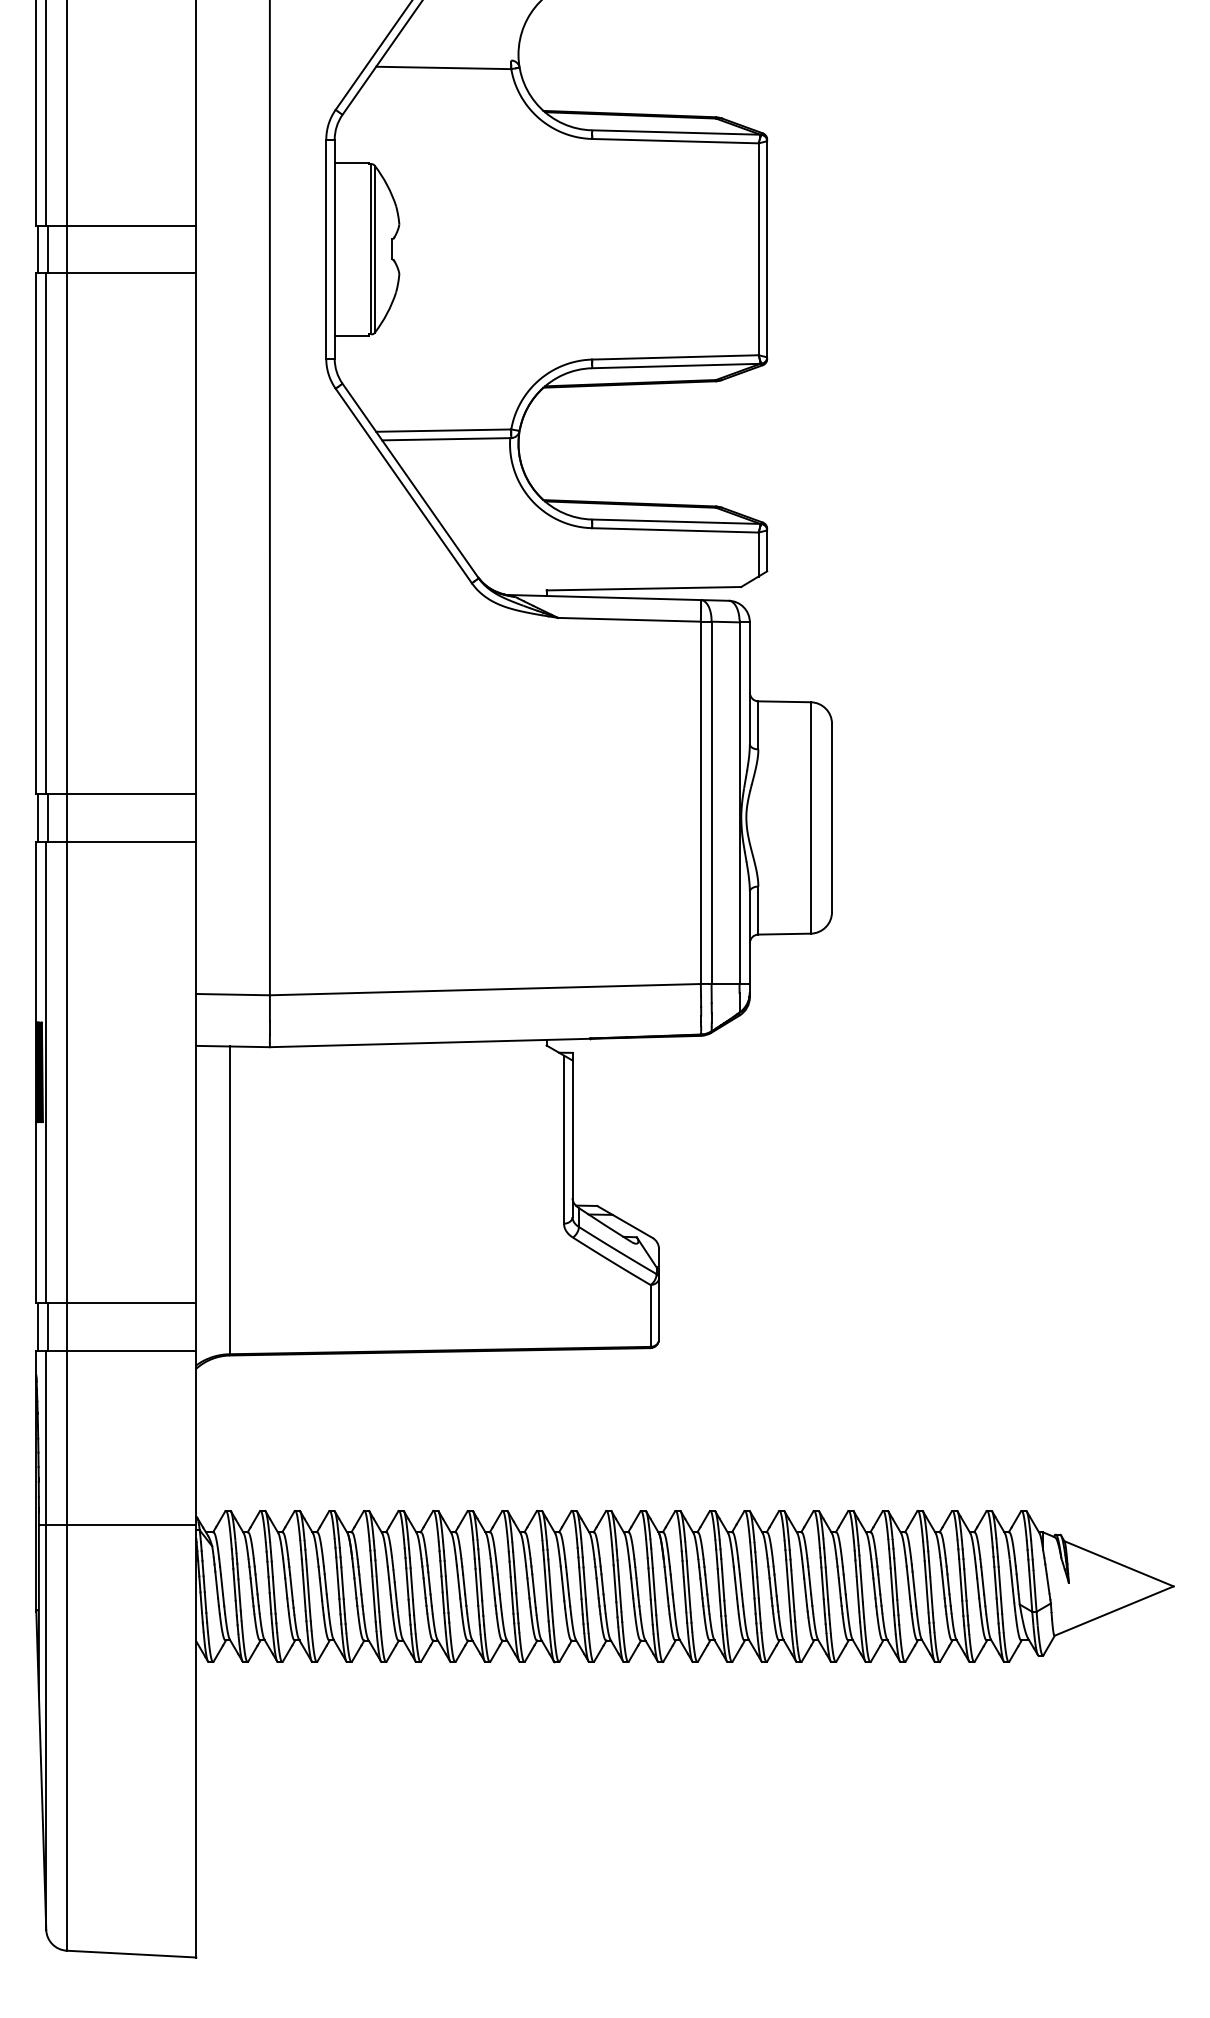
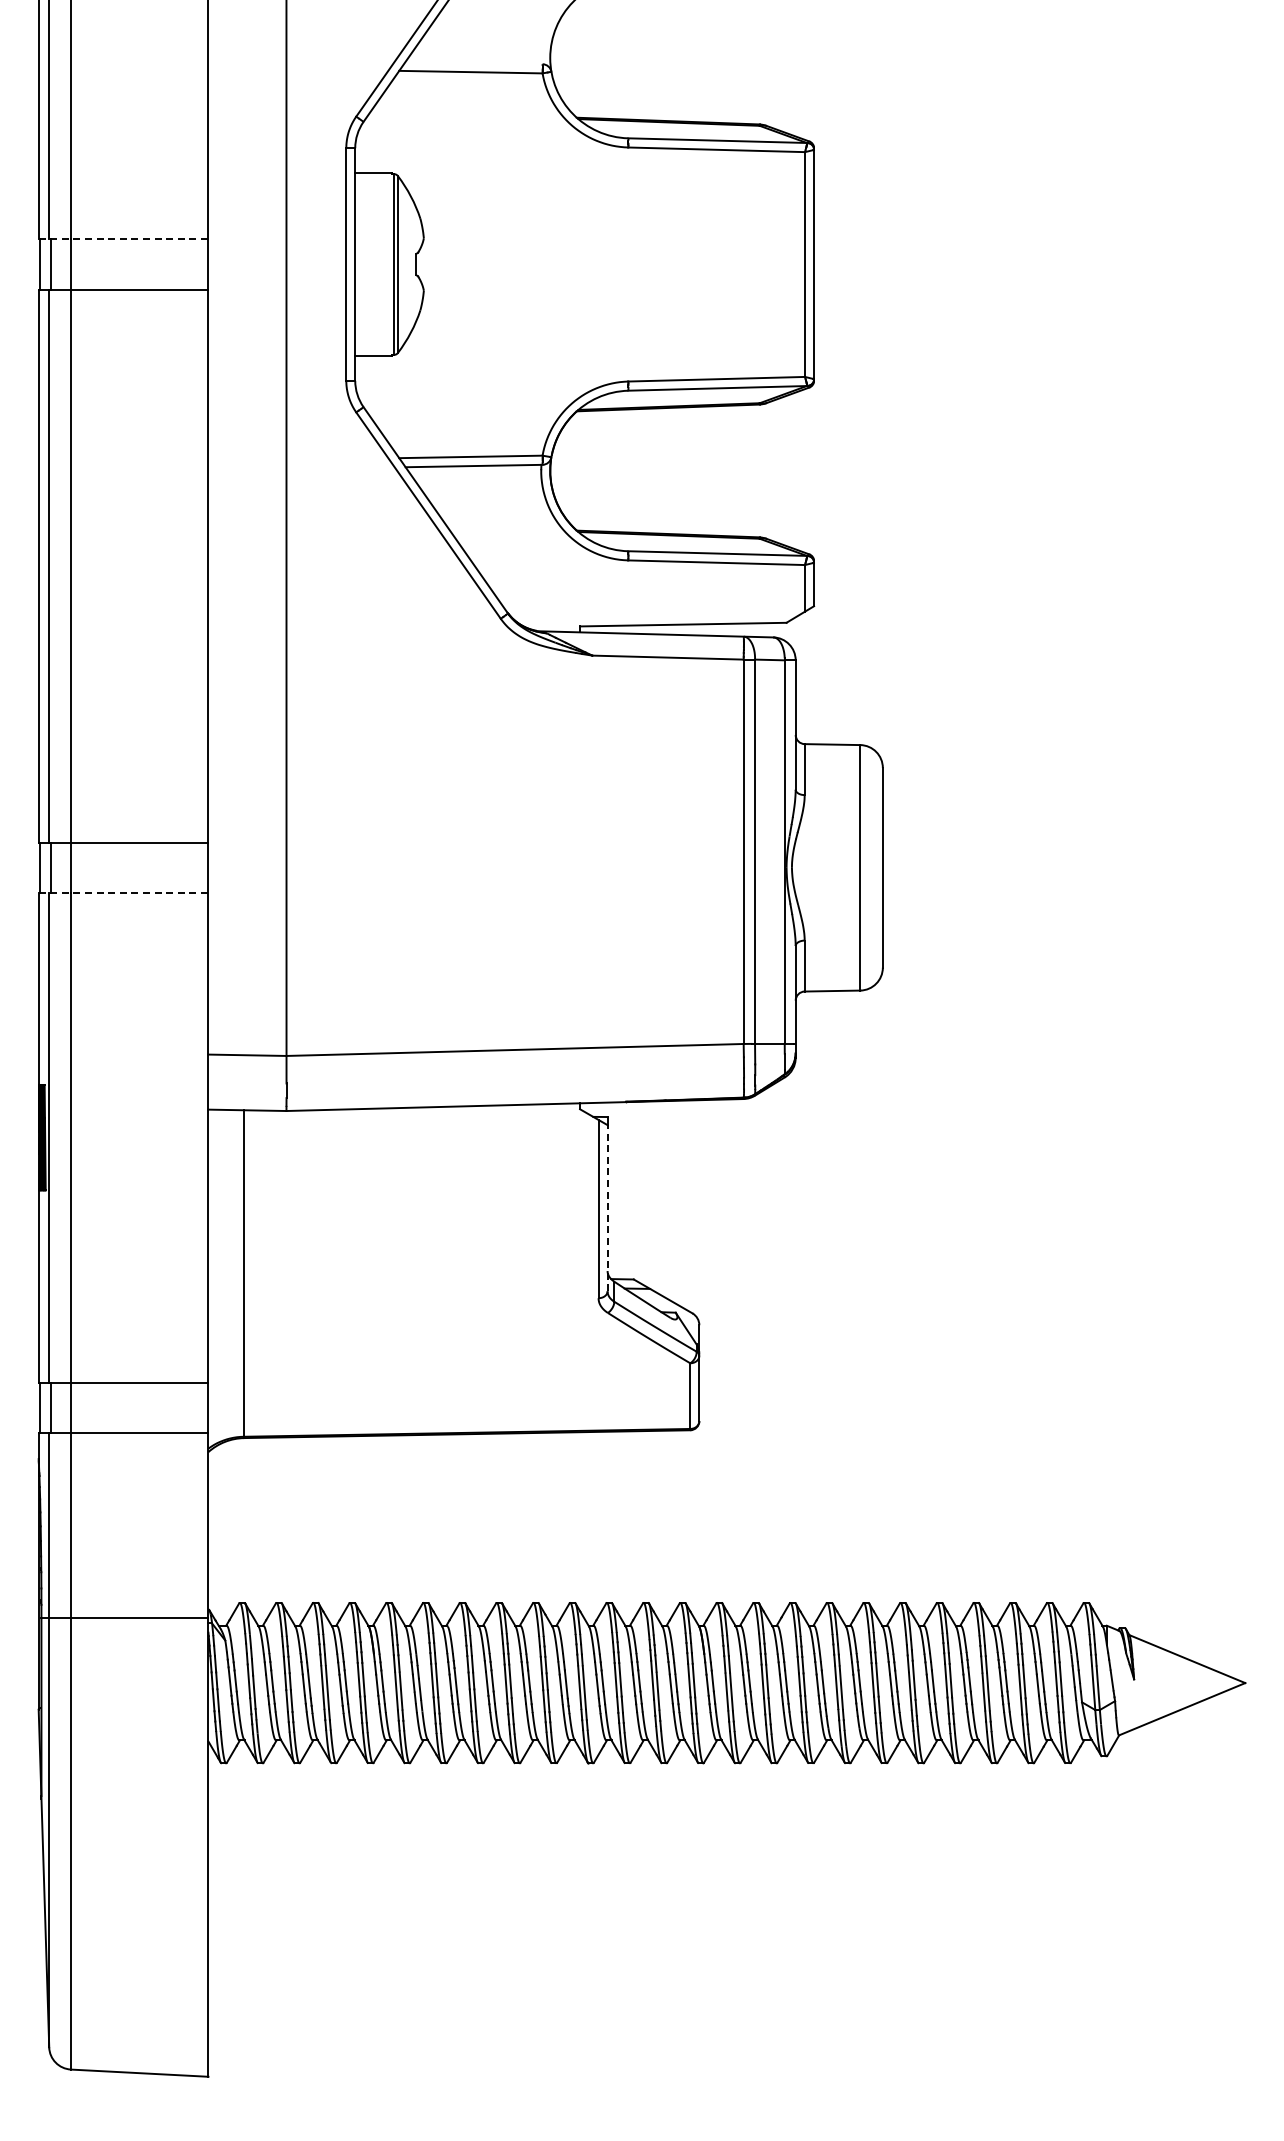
line: (116, 225) -> (123, 239), solid -> dashed
line: (116, 842) -> (123, 893), solid -> dashed
line: (572, 1138) -> (607, 1207), solid -> dashed

